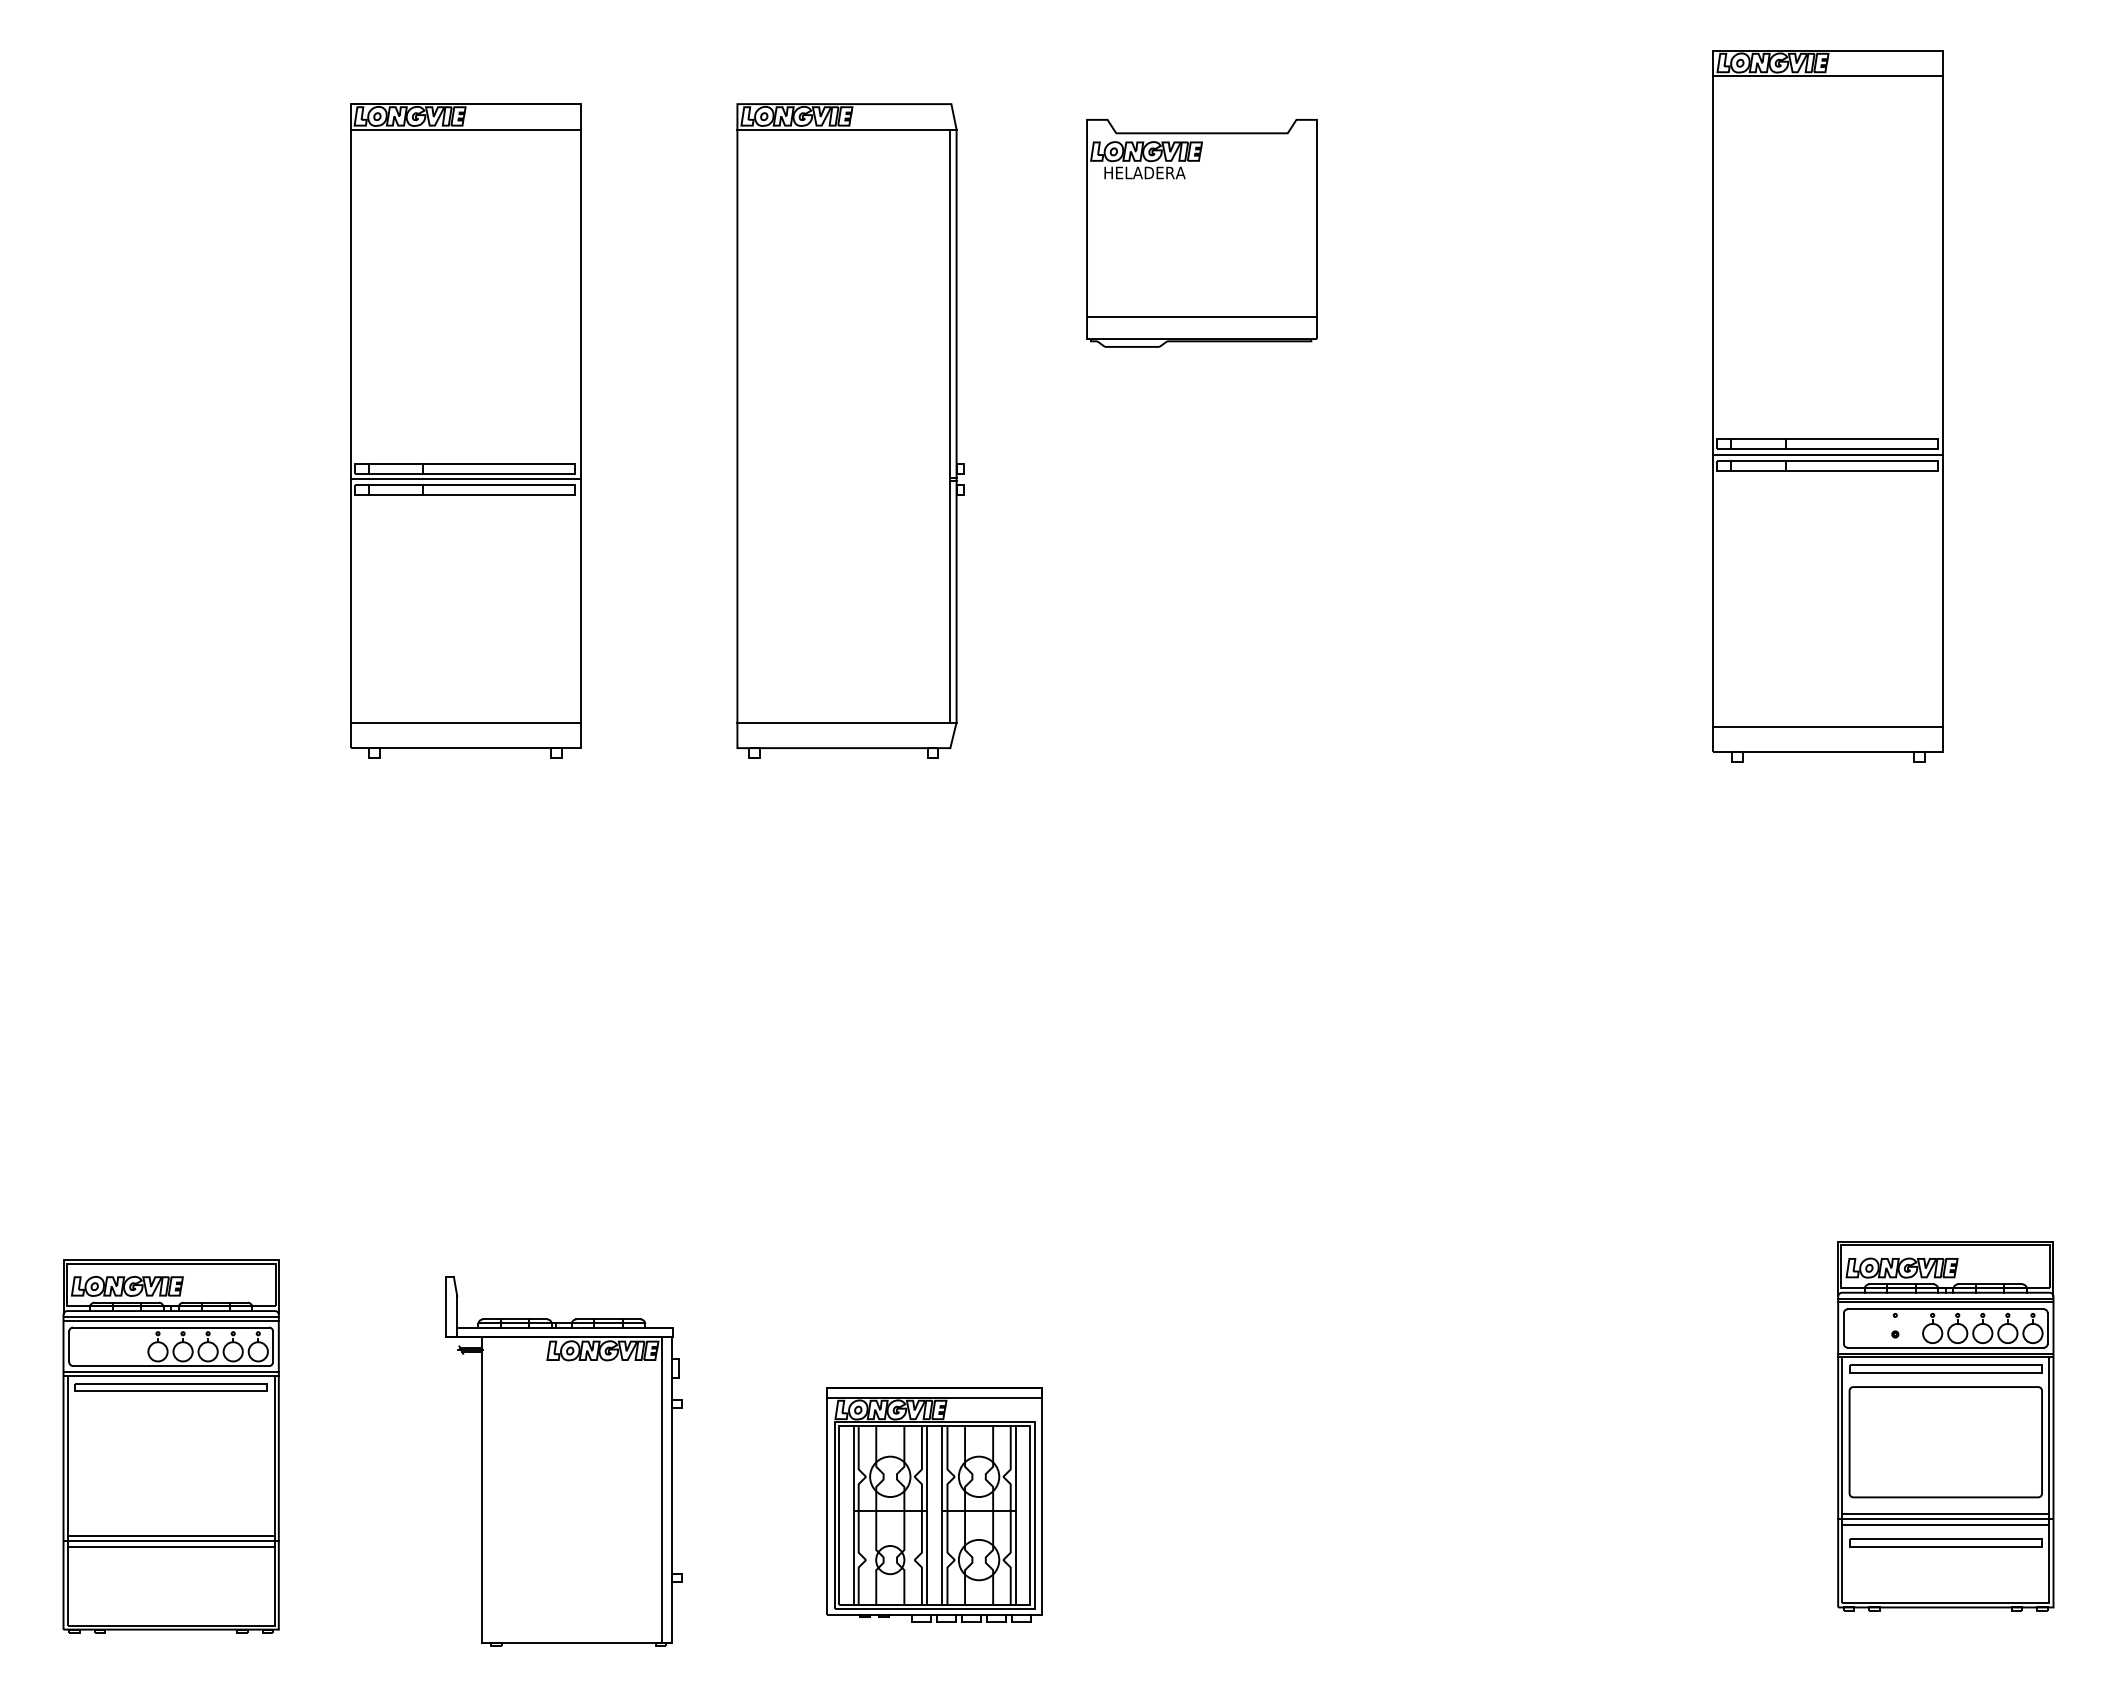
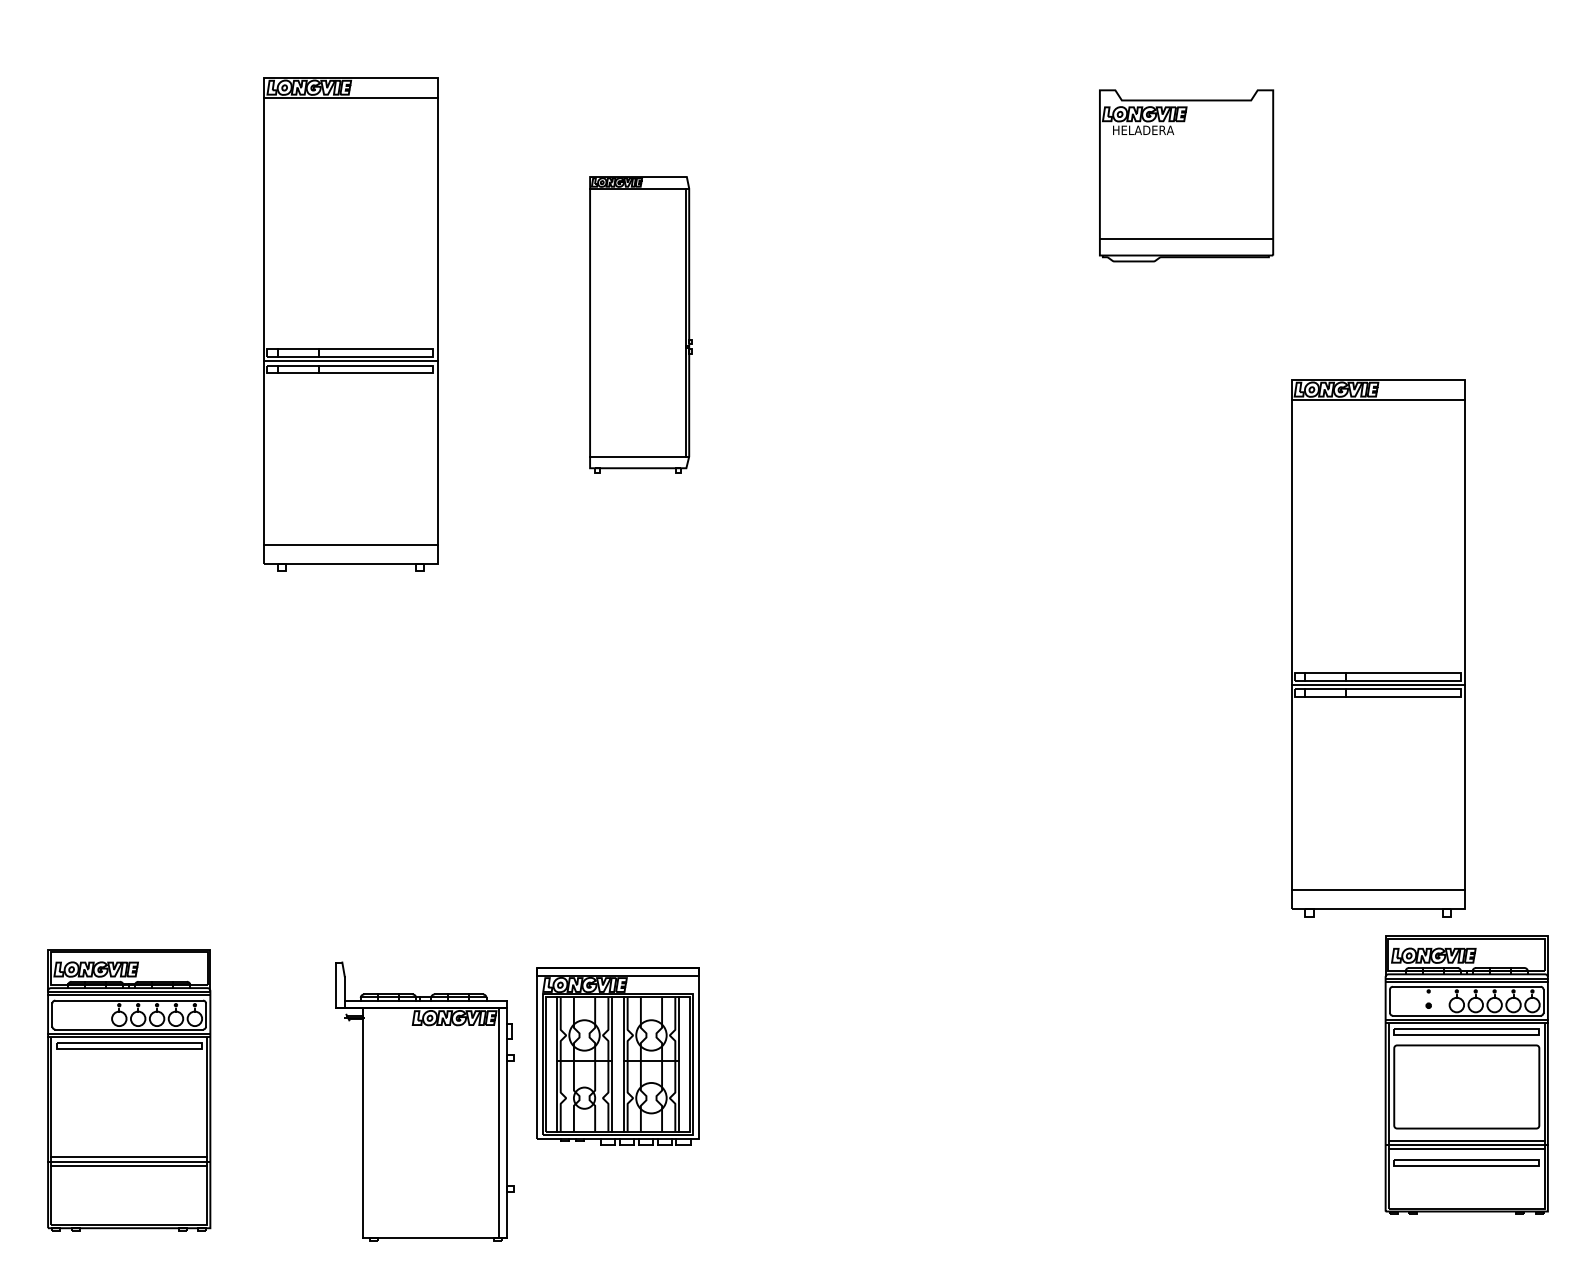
part: (1201, 233) -> (1186, 175), moved
part: (1827, 406) -> (1377, 648), moved
part: (850, 430) -> (641, 324), size x0.6
part: (934, 1504) -> (617, 1056), moved

